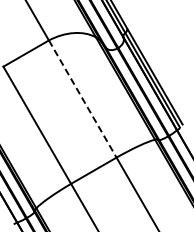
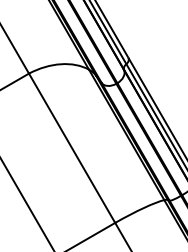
line: (82, 99) -> (71, 148), dashed -> solid

